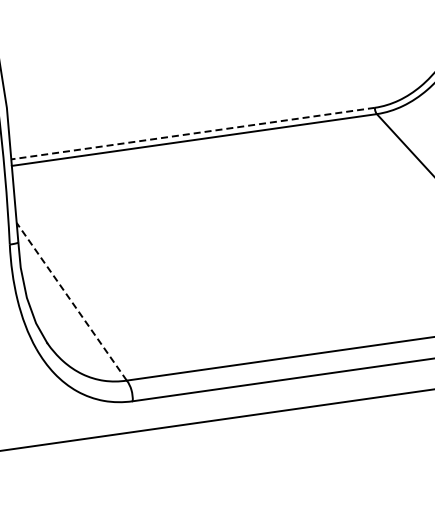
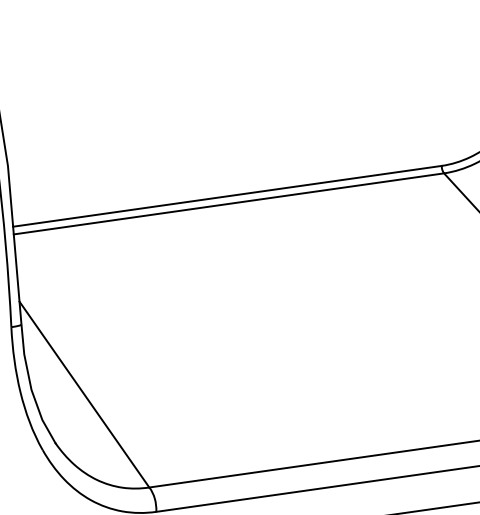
line: (193, 133) -> (227, 196), dashed -> solid
line: (71, 301) -> (84, 394), dashed -> solid

